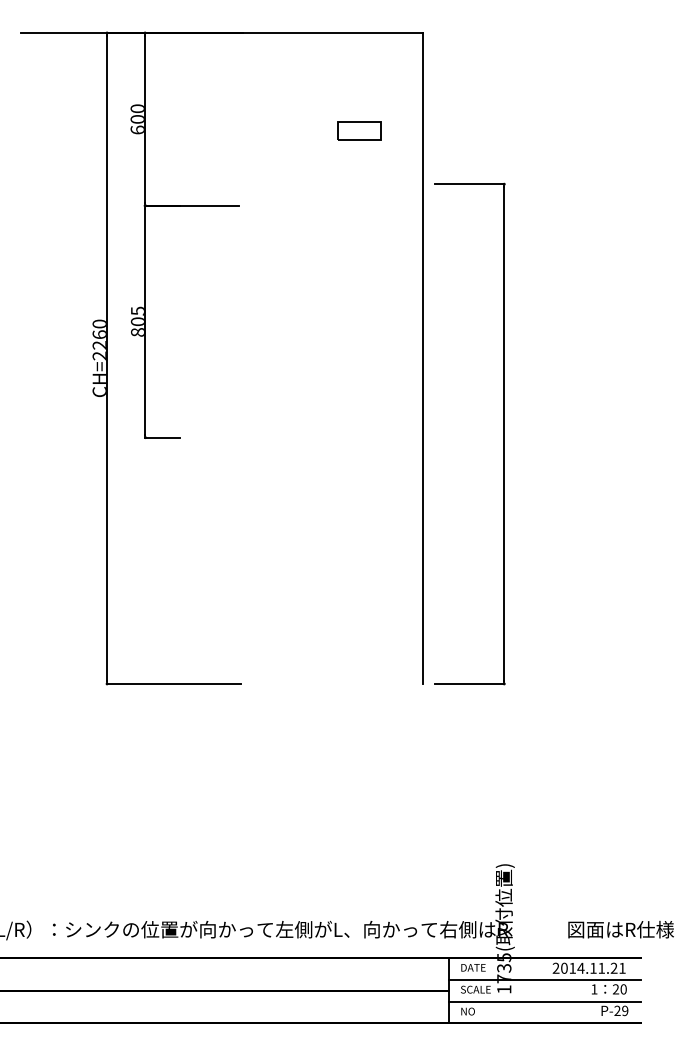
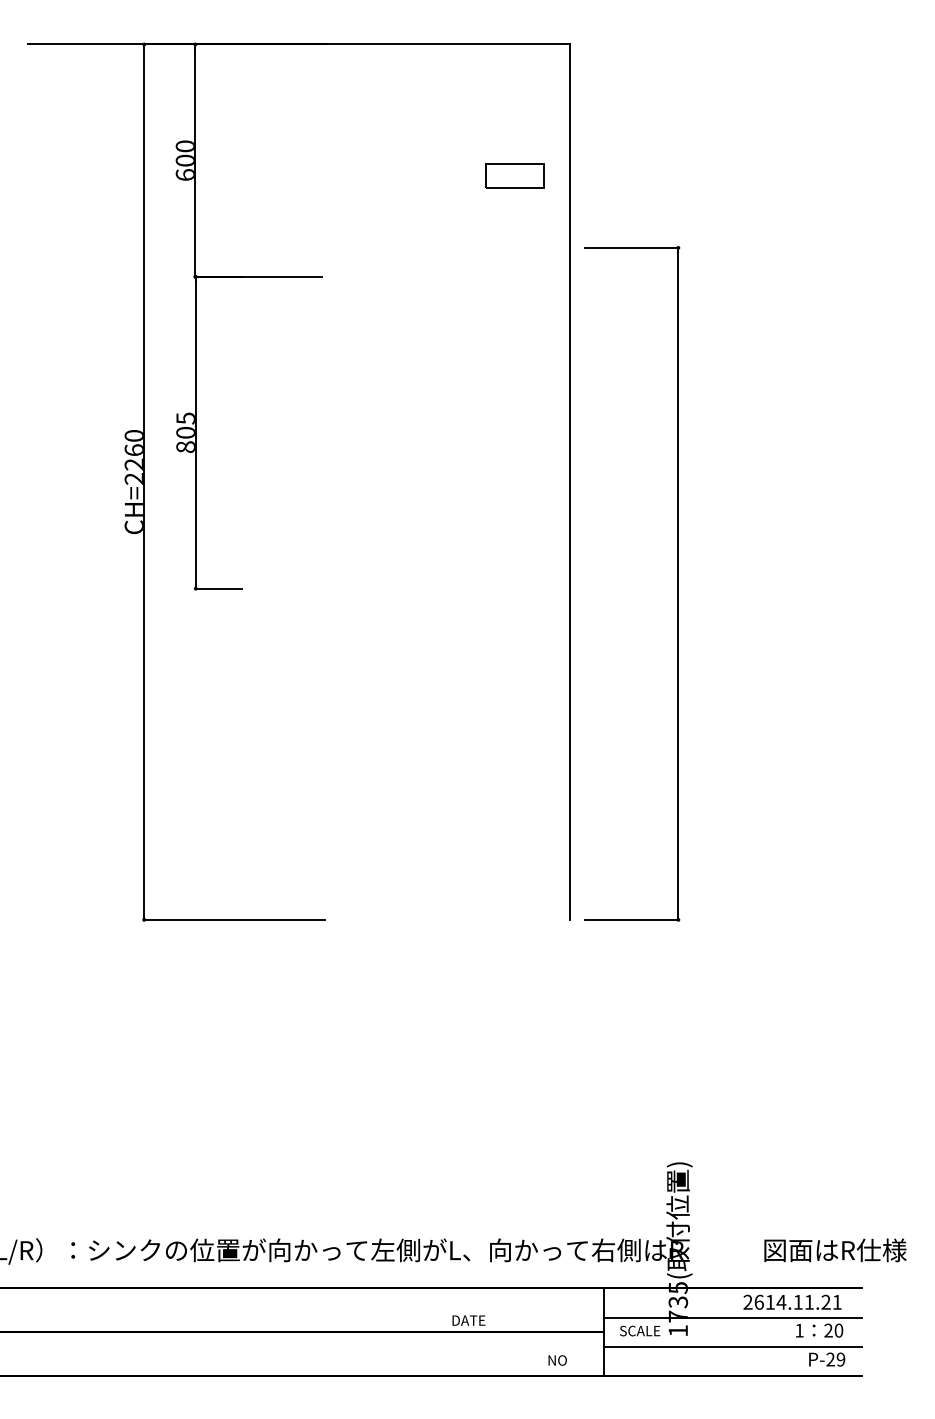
part: (359, 130) -> (514, 175), moved
text: (473, 967) -> (468, 1320), moved
text: (563, 967) -> (758, 1301), 2014. -> 2614.
text: (467, 1011) -> (557, 1360), moved

